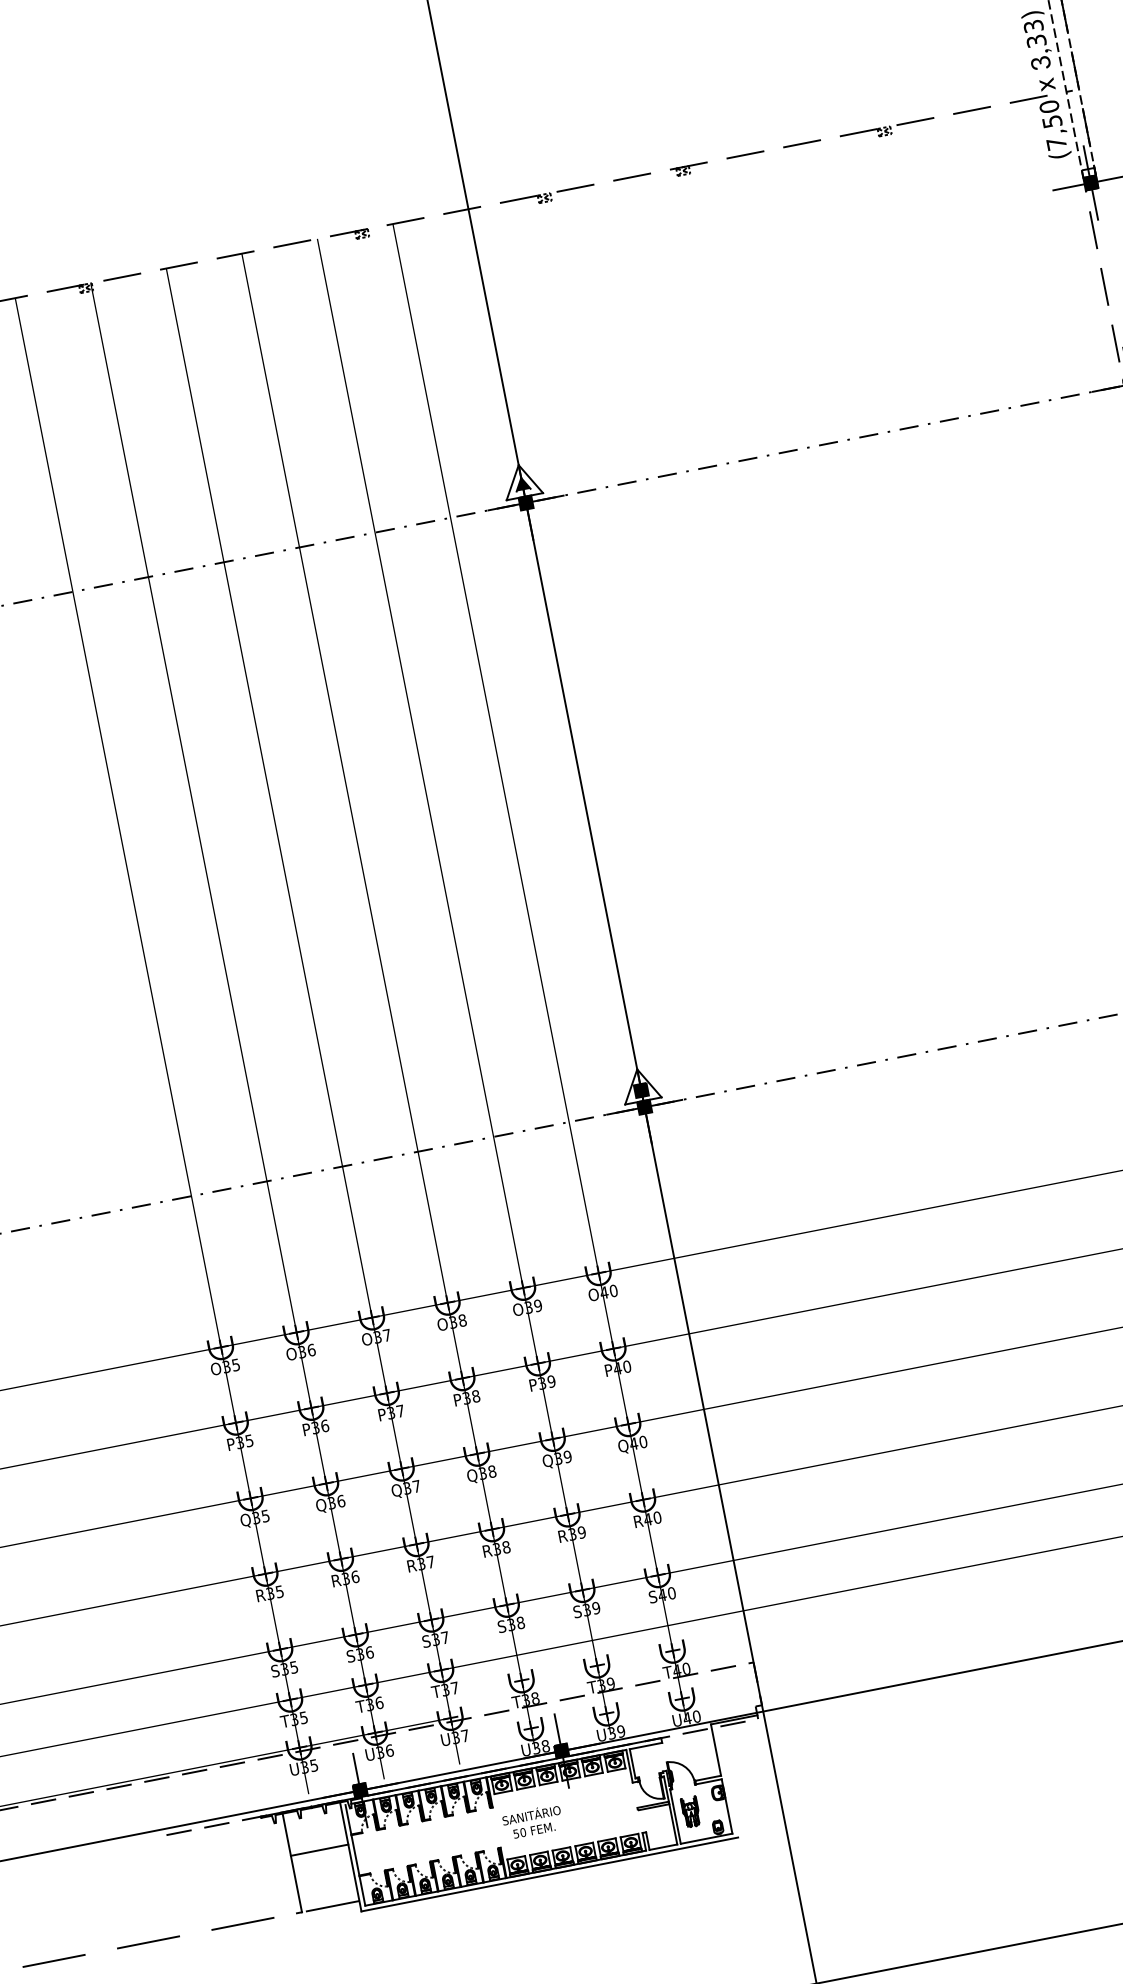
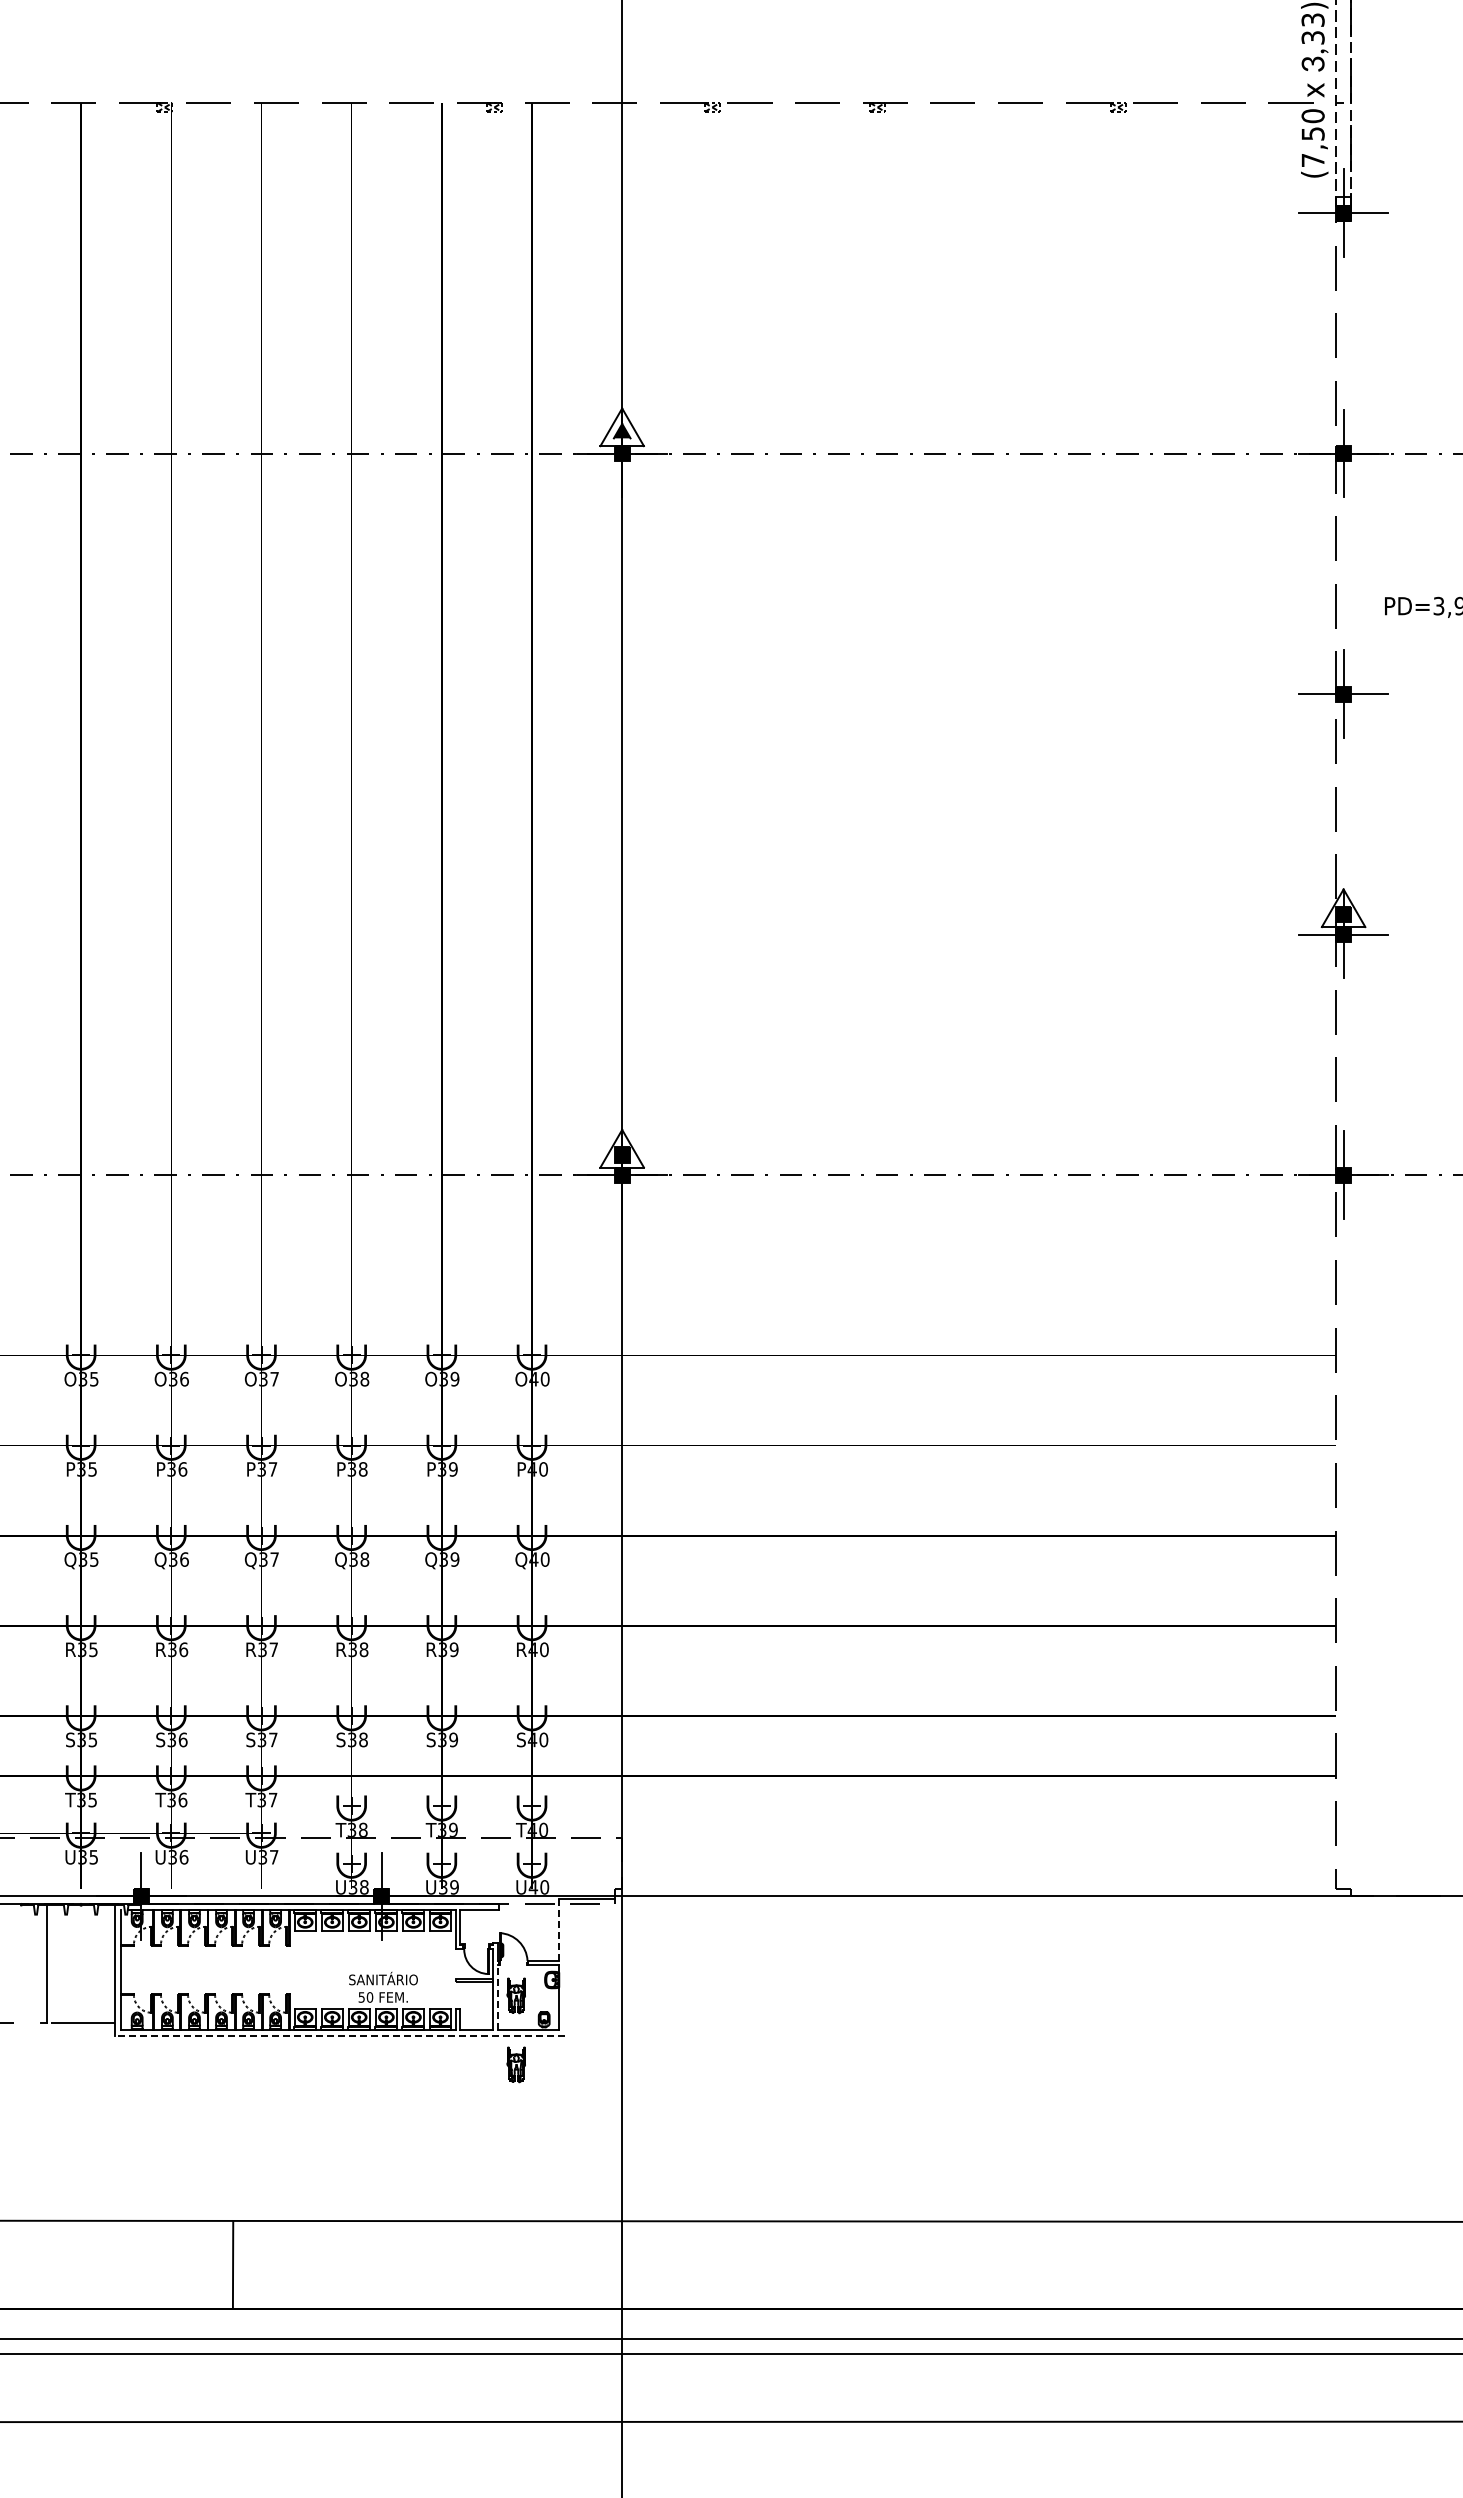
line: (716, 1750) -> (559, 1930), solid -> dashed
line: (675, 1815) -> (497, 1996), solid -> dashed
text: (532, 1821) -> (383, 1986), moved
line: (319, 1850) -> (80, 1955), removed
part: (701, 1869) -> (515, 2064), added
line: (550, 1874) -> (340, 2035), solid -> dashed

